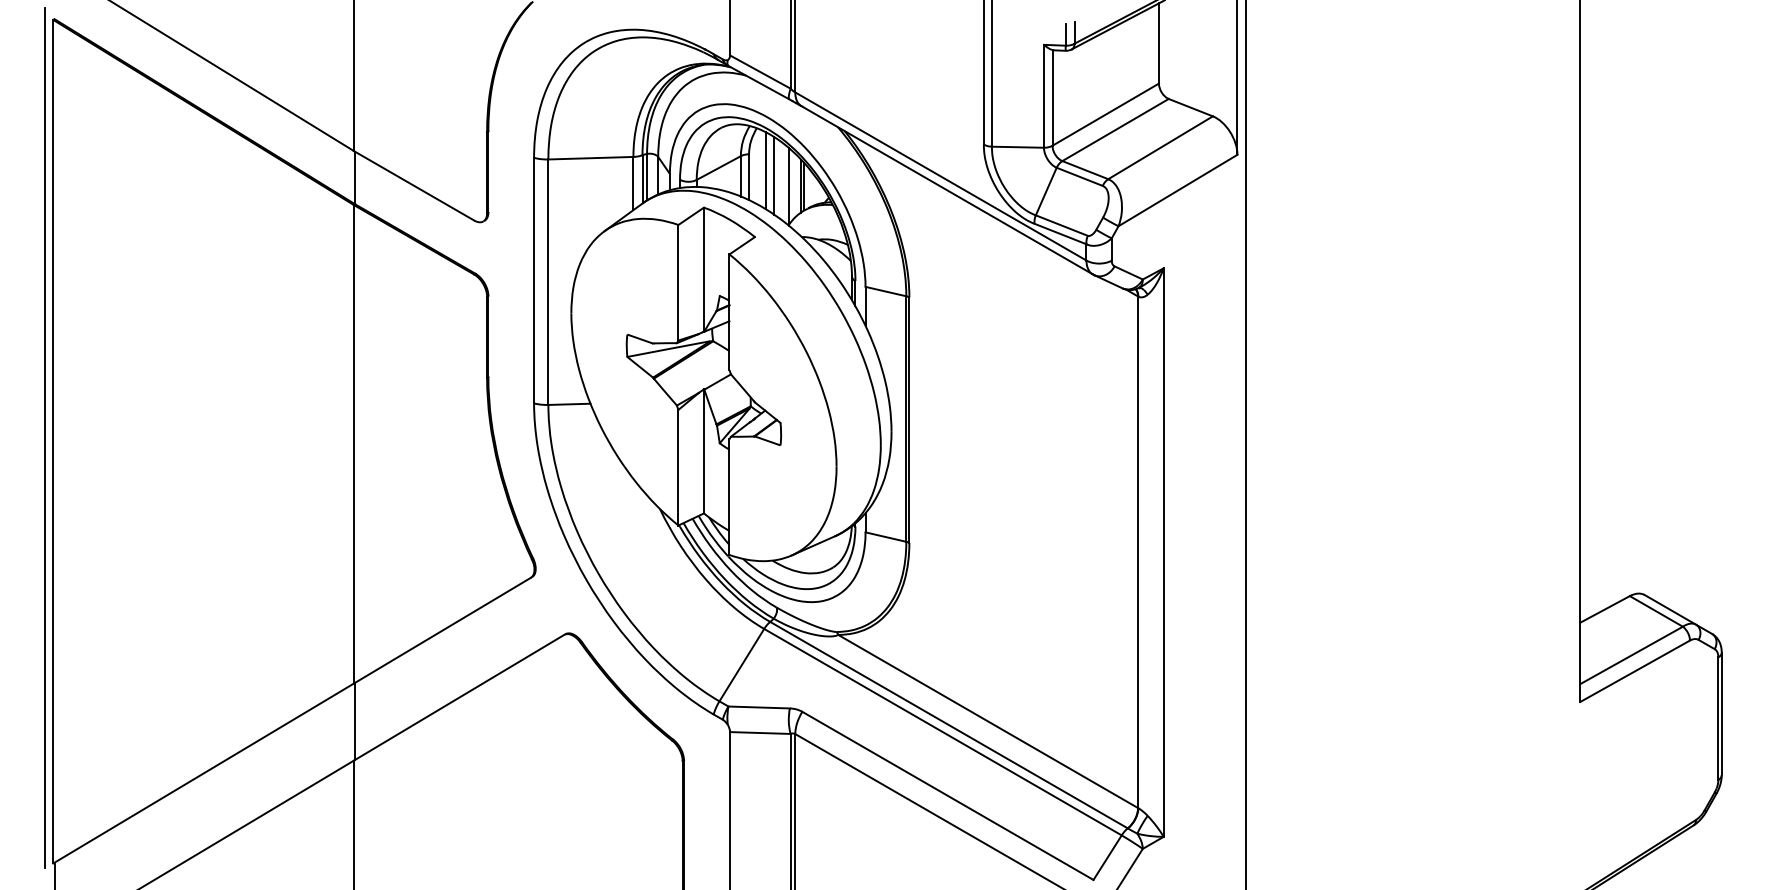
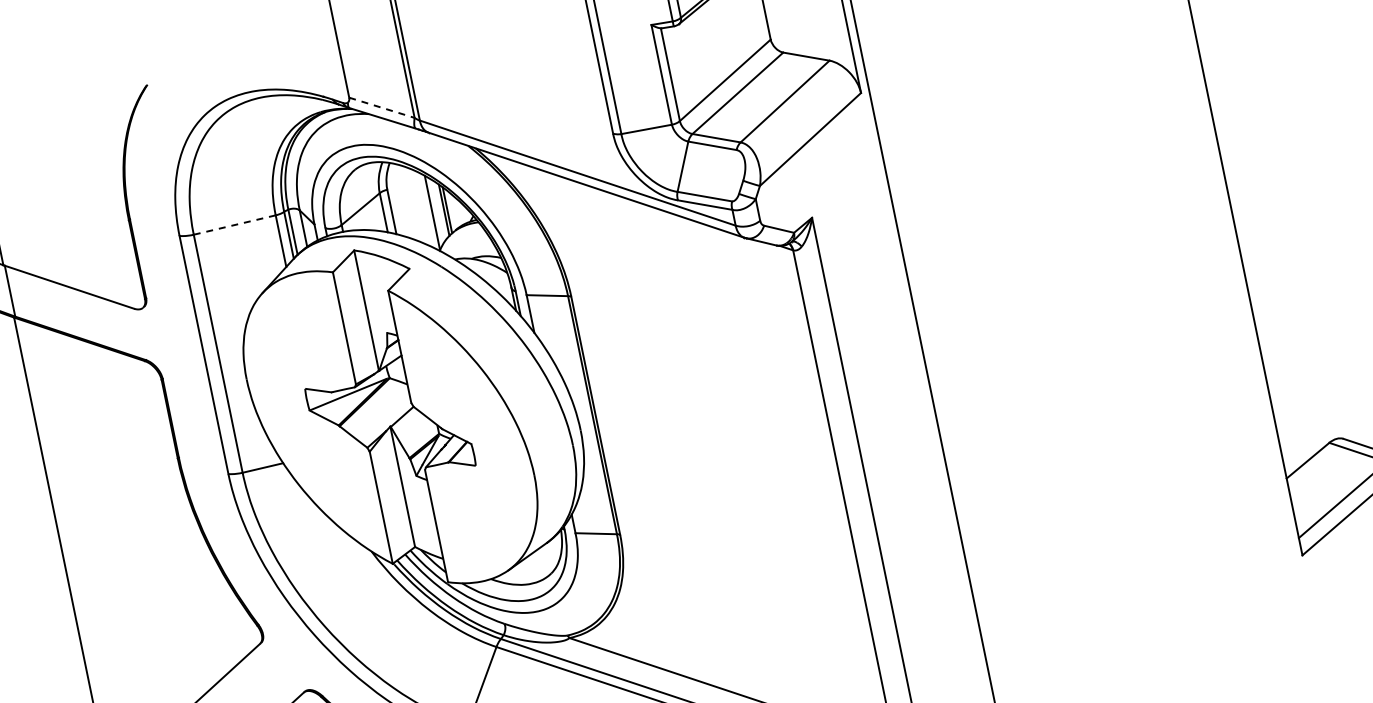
line: (760, 72) -> (382, 108), solid -> dashed
line: (590, 158) -> (234, 225), solid -> dashed
line: (766, 170) -> (407, 202), removed
line: (774, 175) -> (416, 205), removed

